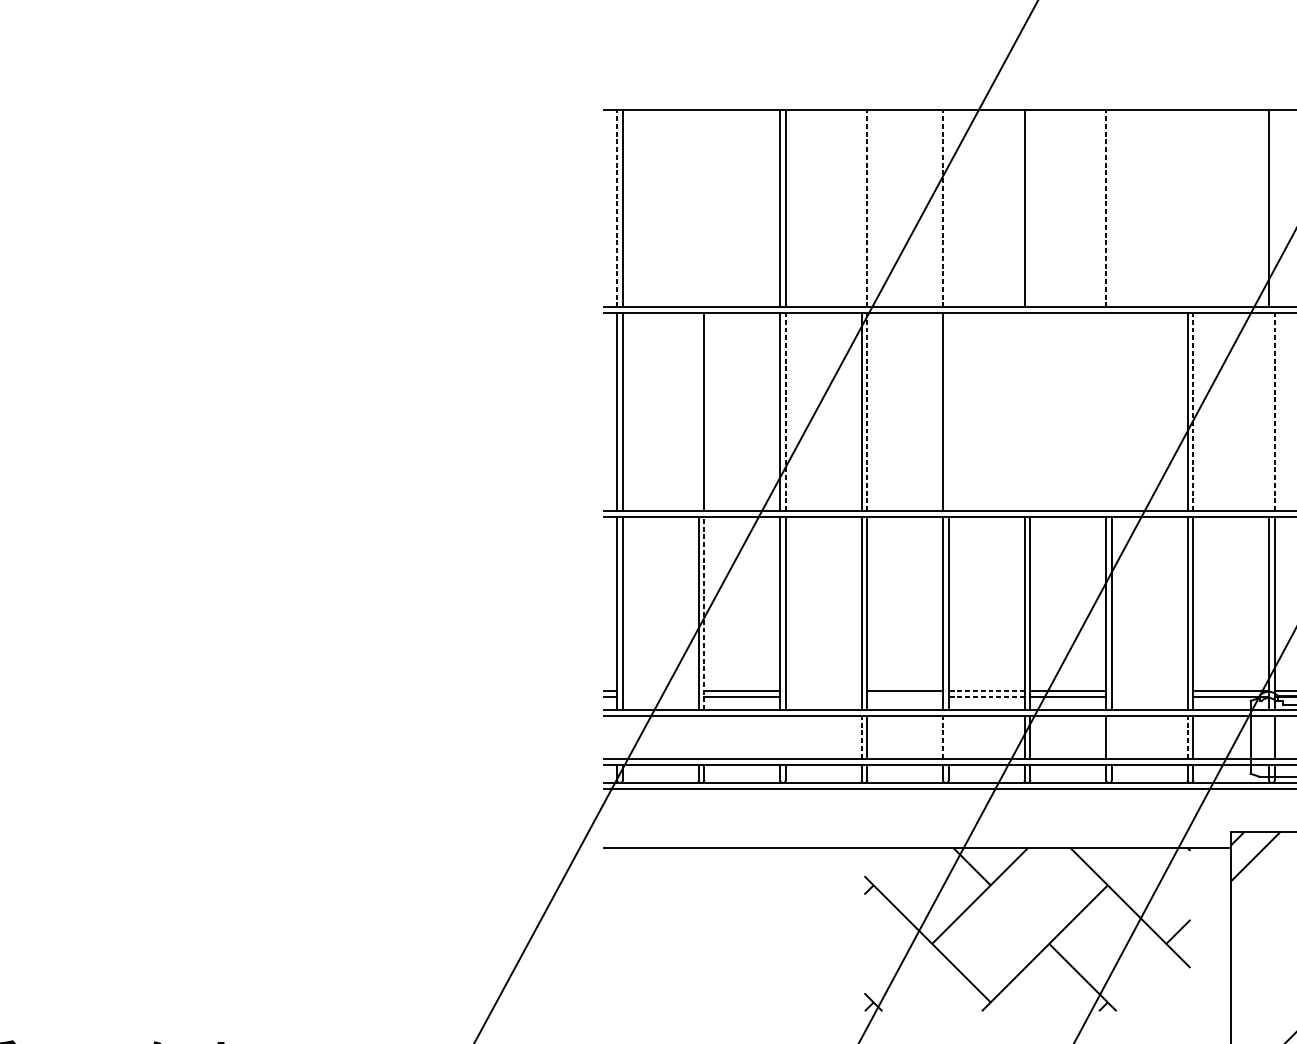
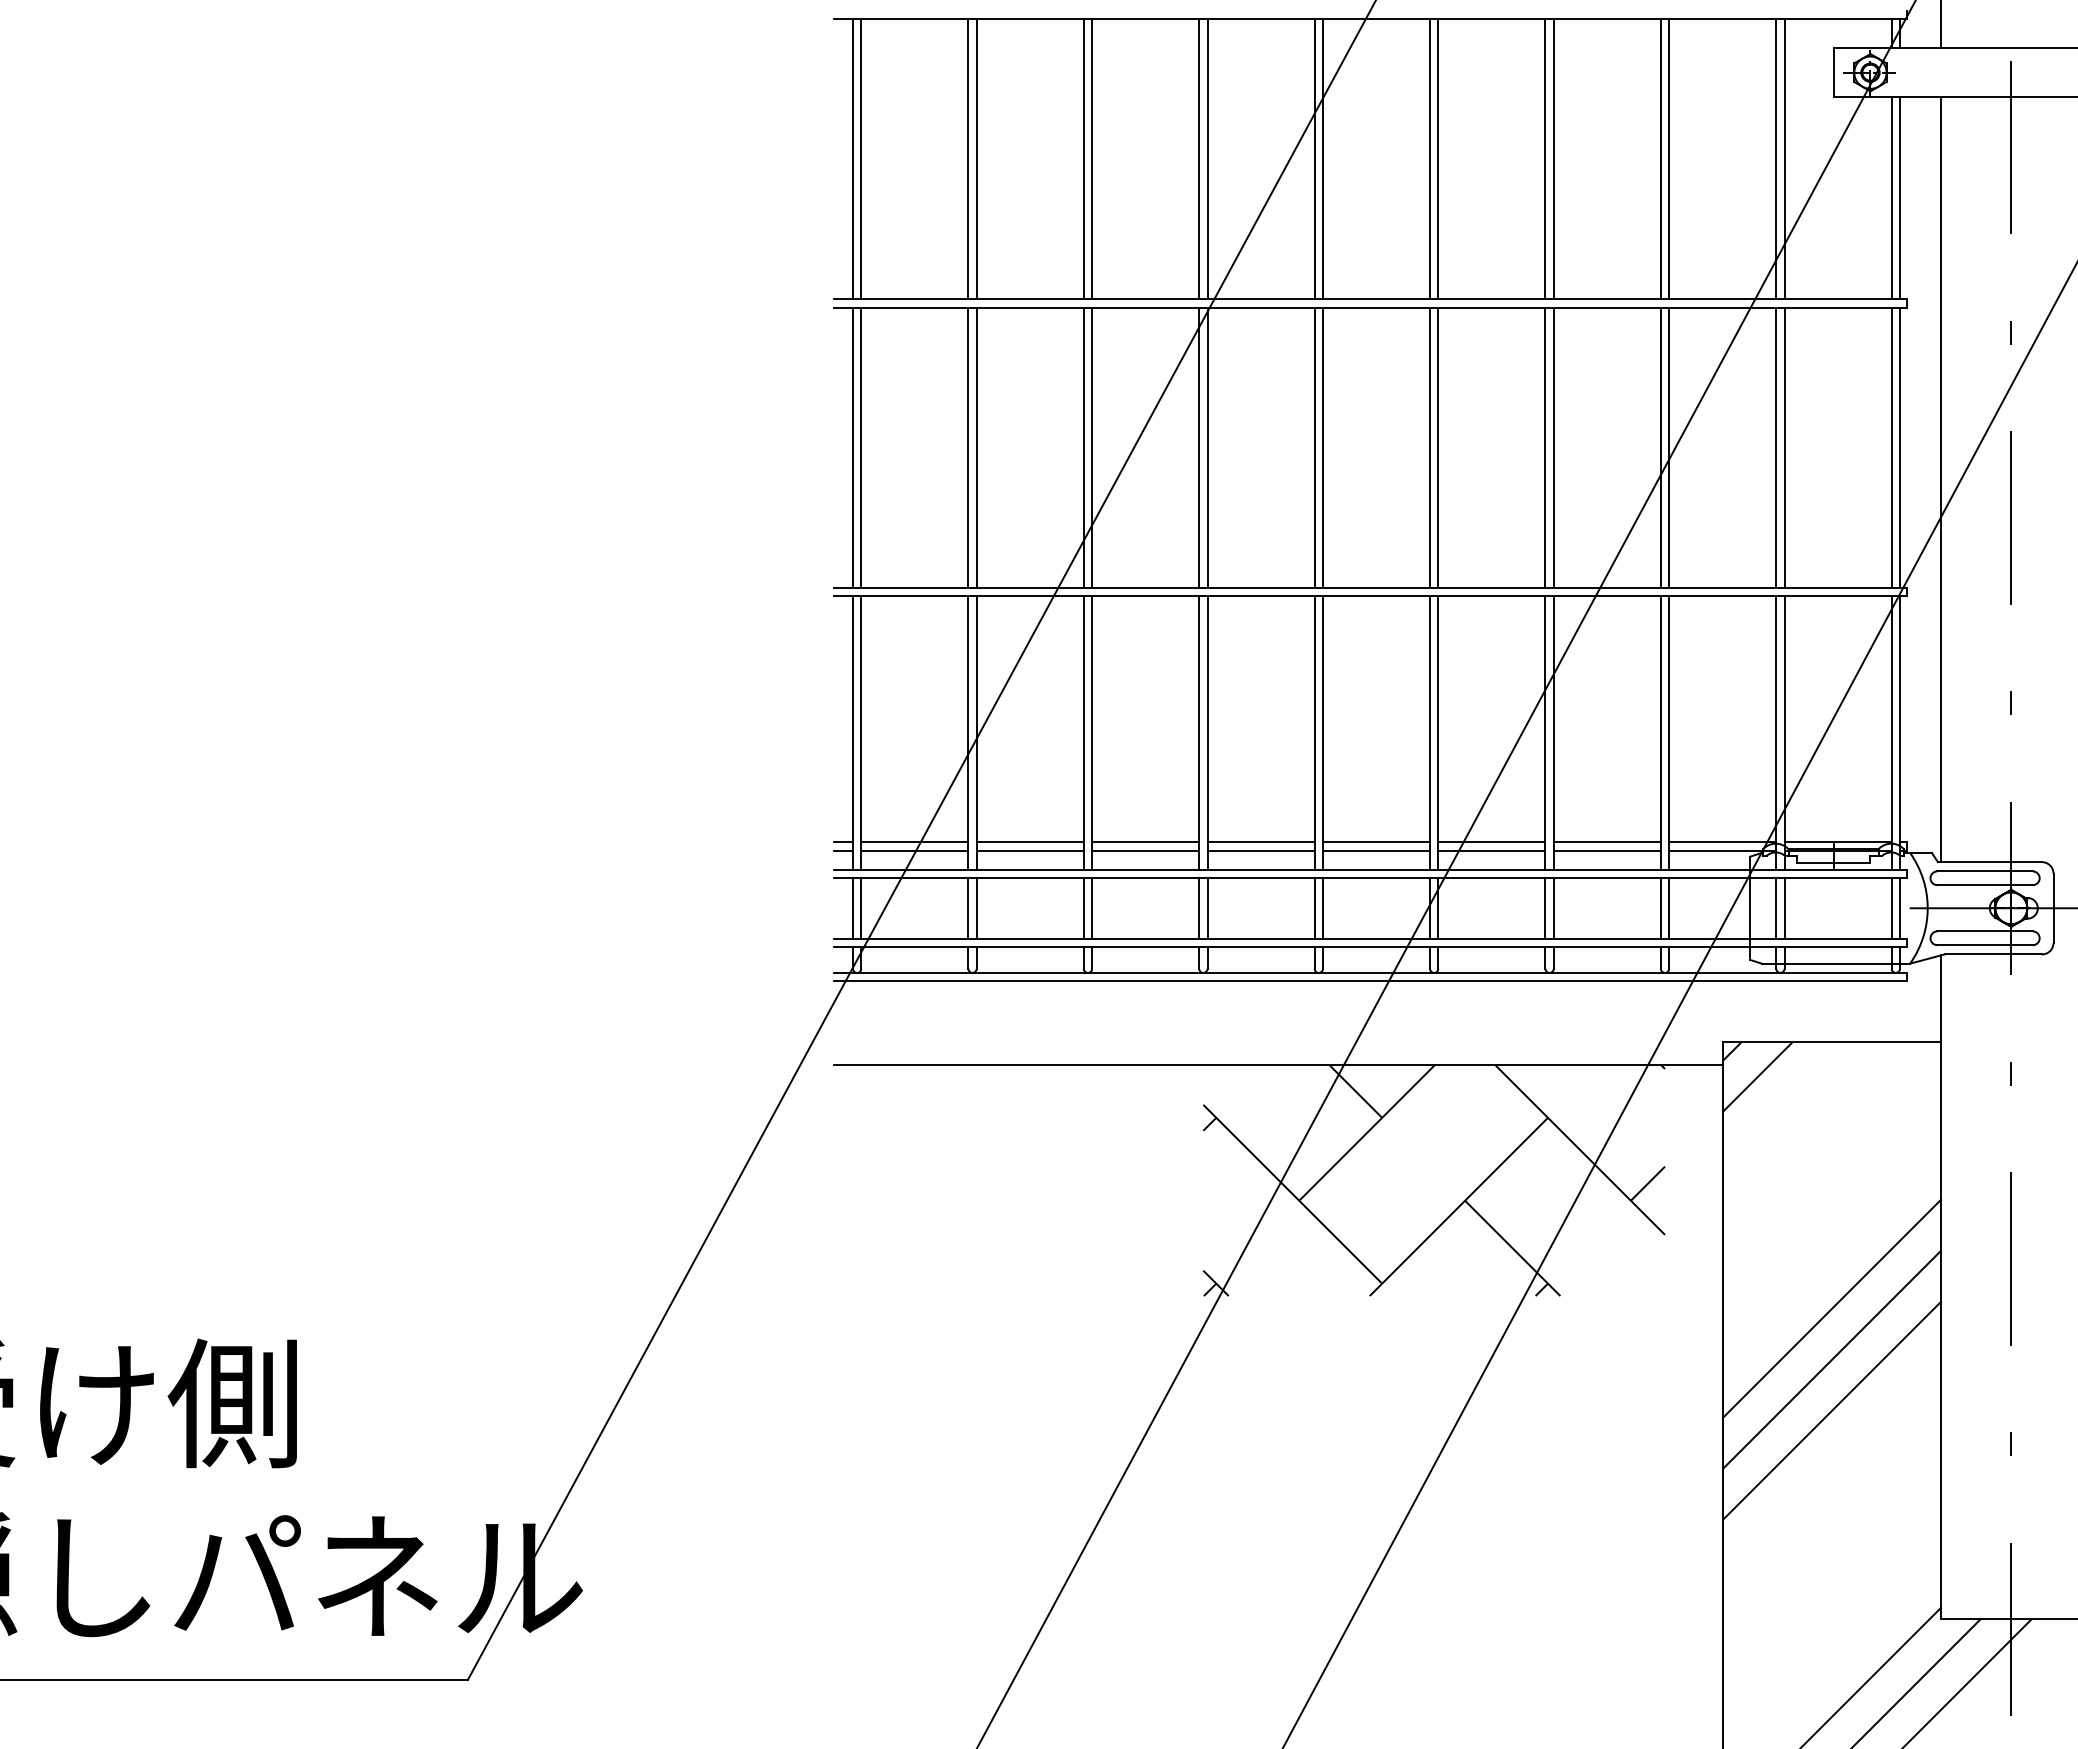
line: (616, 207) -> (852, 158), dashed -> solid
line: (867, 207) -> (1207, 158), dashed -> solid
line: (942, 207) -> (1314, 158), dashed -> solid
line: (1106, 207) -> (1545, 158), dashed -> solid
line: (698, 208) -> (968, 159), added
line: (704, 208) -> (976, 159), added
line: (861, 208) -> (1199, 159), added
line: (948, 208) -> (1322, 159), added
line: (1030, 208) -> (1438, 159), added
line: (1111, 208) -> (1553, 159), added
line: (1187, 208) -> (1660, 159), added
line: (1193, 208) -> (1669, 159), added
line: (1274, 208) -> (1784, 159), added
line: (698, 412) -> (968, 447), added
line: (786, 412) -> (1092, 447), dashed -> solid
line: (867, 412) -> (1207, 447), dashed -> solid
line: (948, 412) -> (1322, 447), added
line: (1024, 412) -> (1430, 447), added
line: (1030, 412) -> (1438, 447), added
line: (1106, 412) -> (1545, 447), added
line: (1111, 412) -> (1553, 447), added
line: (1193, 412) -> (1669, 447), dashed -> solid
line: (1269, 412) -> (1776, 447), added
line: (1274, 412) -> (1784, 447), dashed -> solid
line: (704, 613) -> (976, 732), dashed -> solid
line: (660, 690) -> (914, 842), added
line: (823, 690) -> (1145, 842), added
line: (986, 690) -> (1376, 842), dashed -> solid
line: (1149, 690) -> (1606, 842), added
line: (660, 696) -> (914, 850), added
line: (823, 696) -> (1145, 850), added
line: (904, 696) -> (1260, 850), added
line: (986, 696) -> (1376, 850), dashed -> solid
line: (1149, 696) -> (1606, 850), added
line: (861, 736) -> (1199, 907), dashed -> solid
line: (942, 736) -> (1314, 907), dashed -> solid
line: (1187, 736) -> (1660, 907), dashed -> solid
line: (616, 737) -> (852, 908), added
line: (623, 737) -> (861, 908), added
line: (698, 737) -> (968, 908), added
line: (704, 737) -> (976, 908), added
line: (779, 737) -> (1083, 908), added
line: (786, 737) -> (1092, 908), added
line: (948, 737) -> (1322, 908), added
line: (1111, 737) -> (1553, 908), added
line: (1269, 737) -> (1776, 908), added

